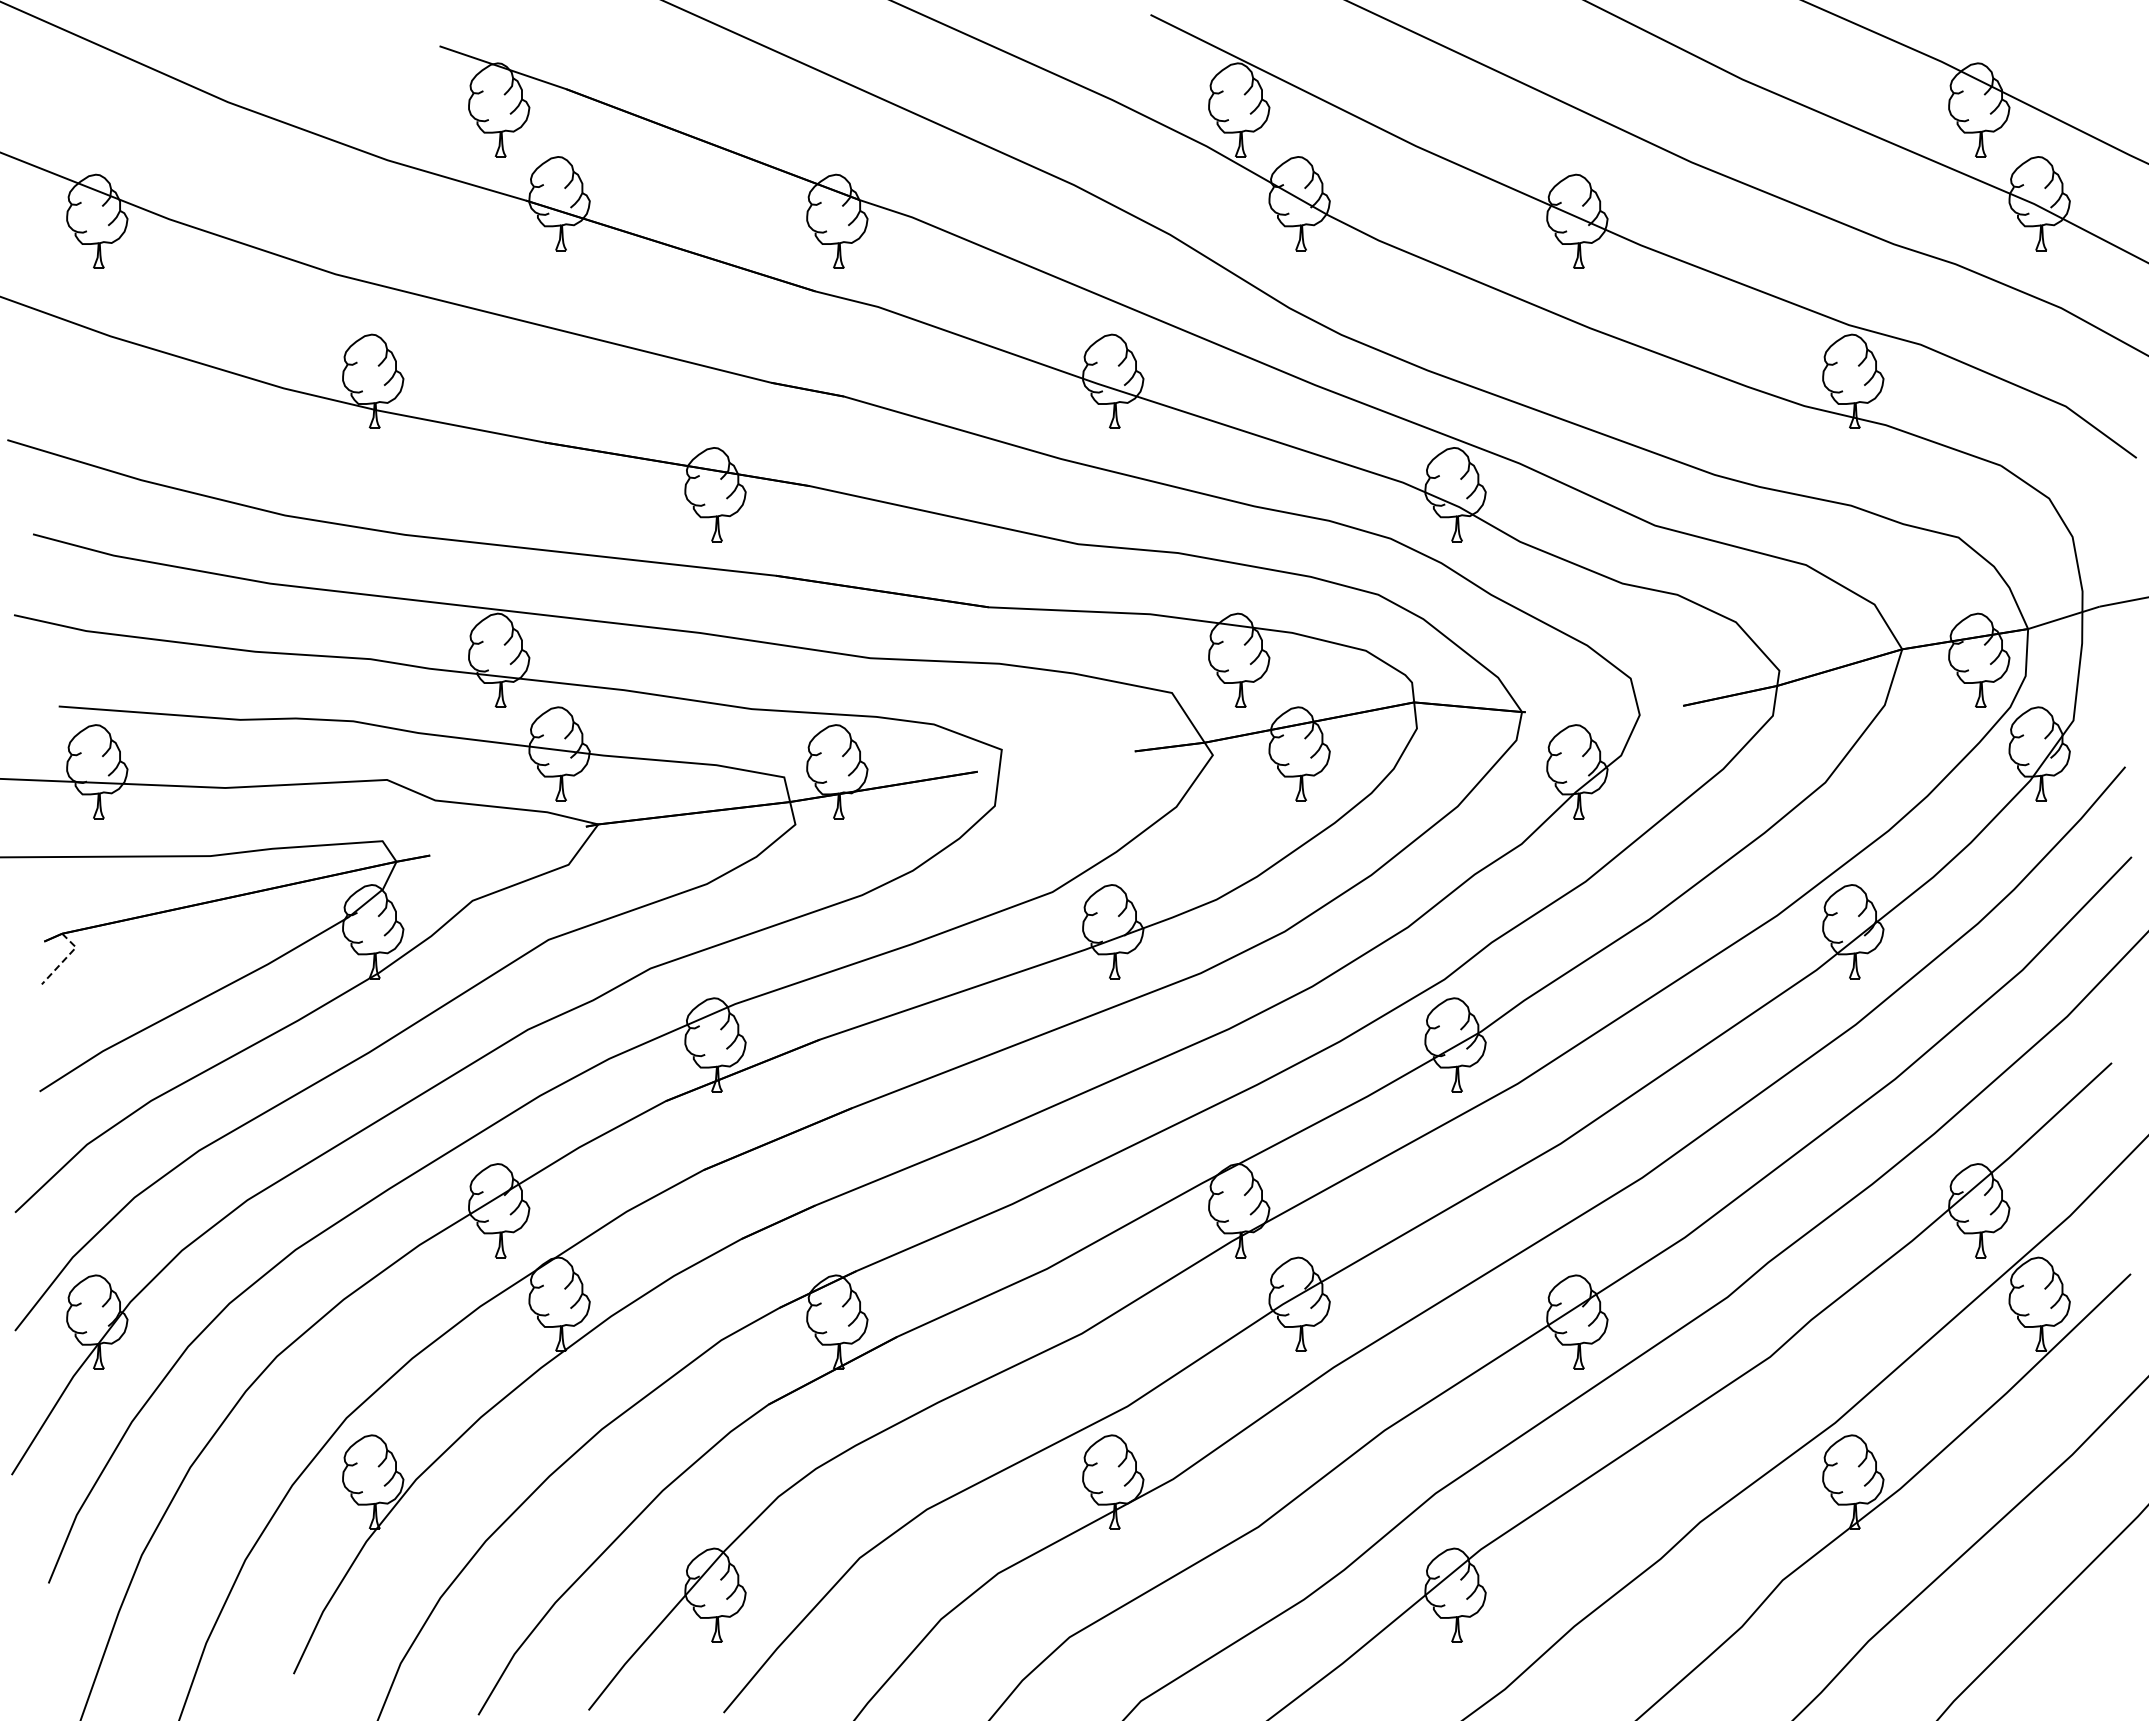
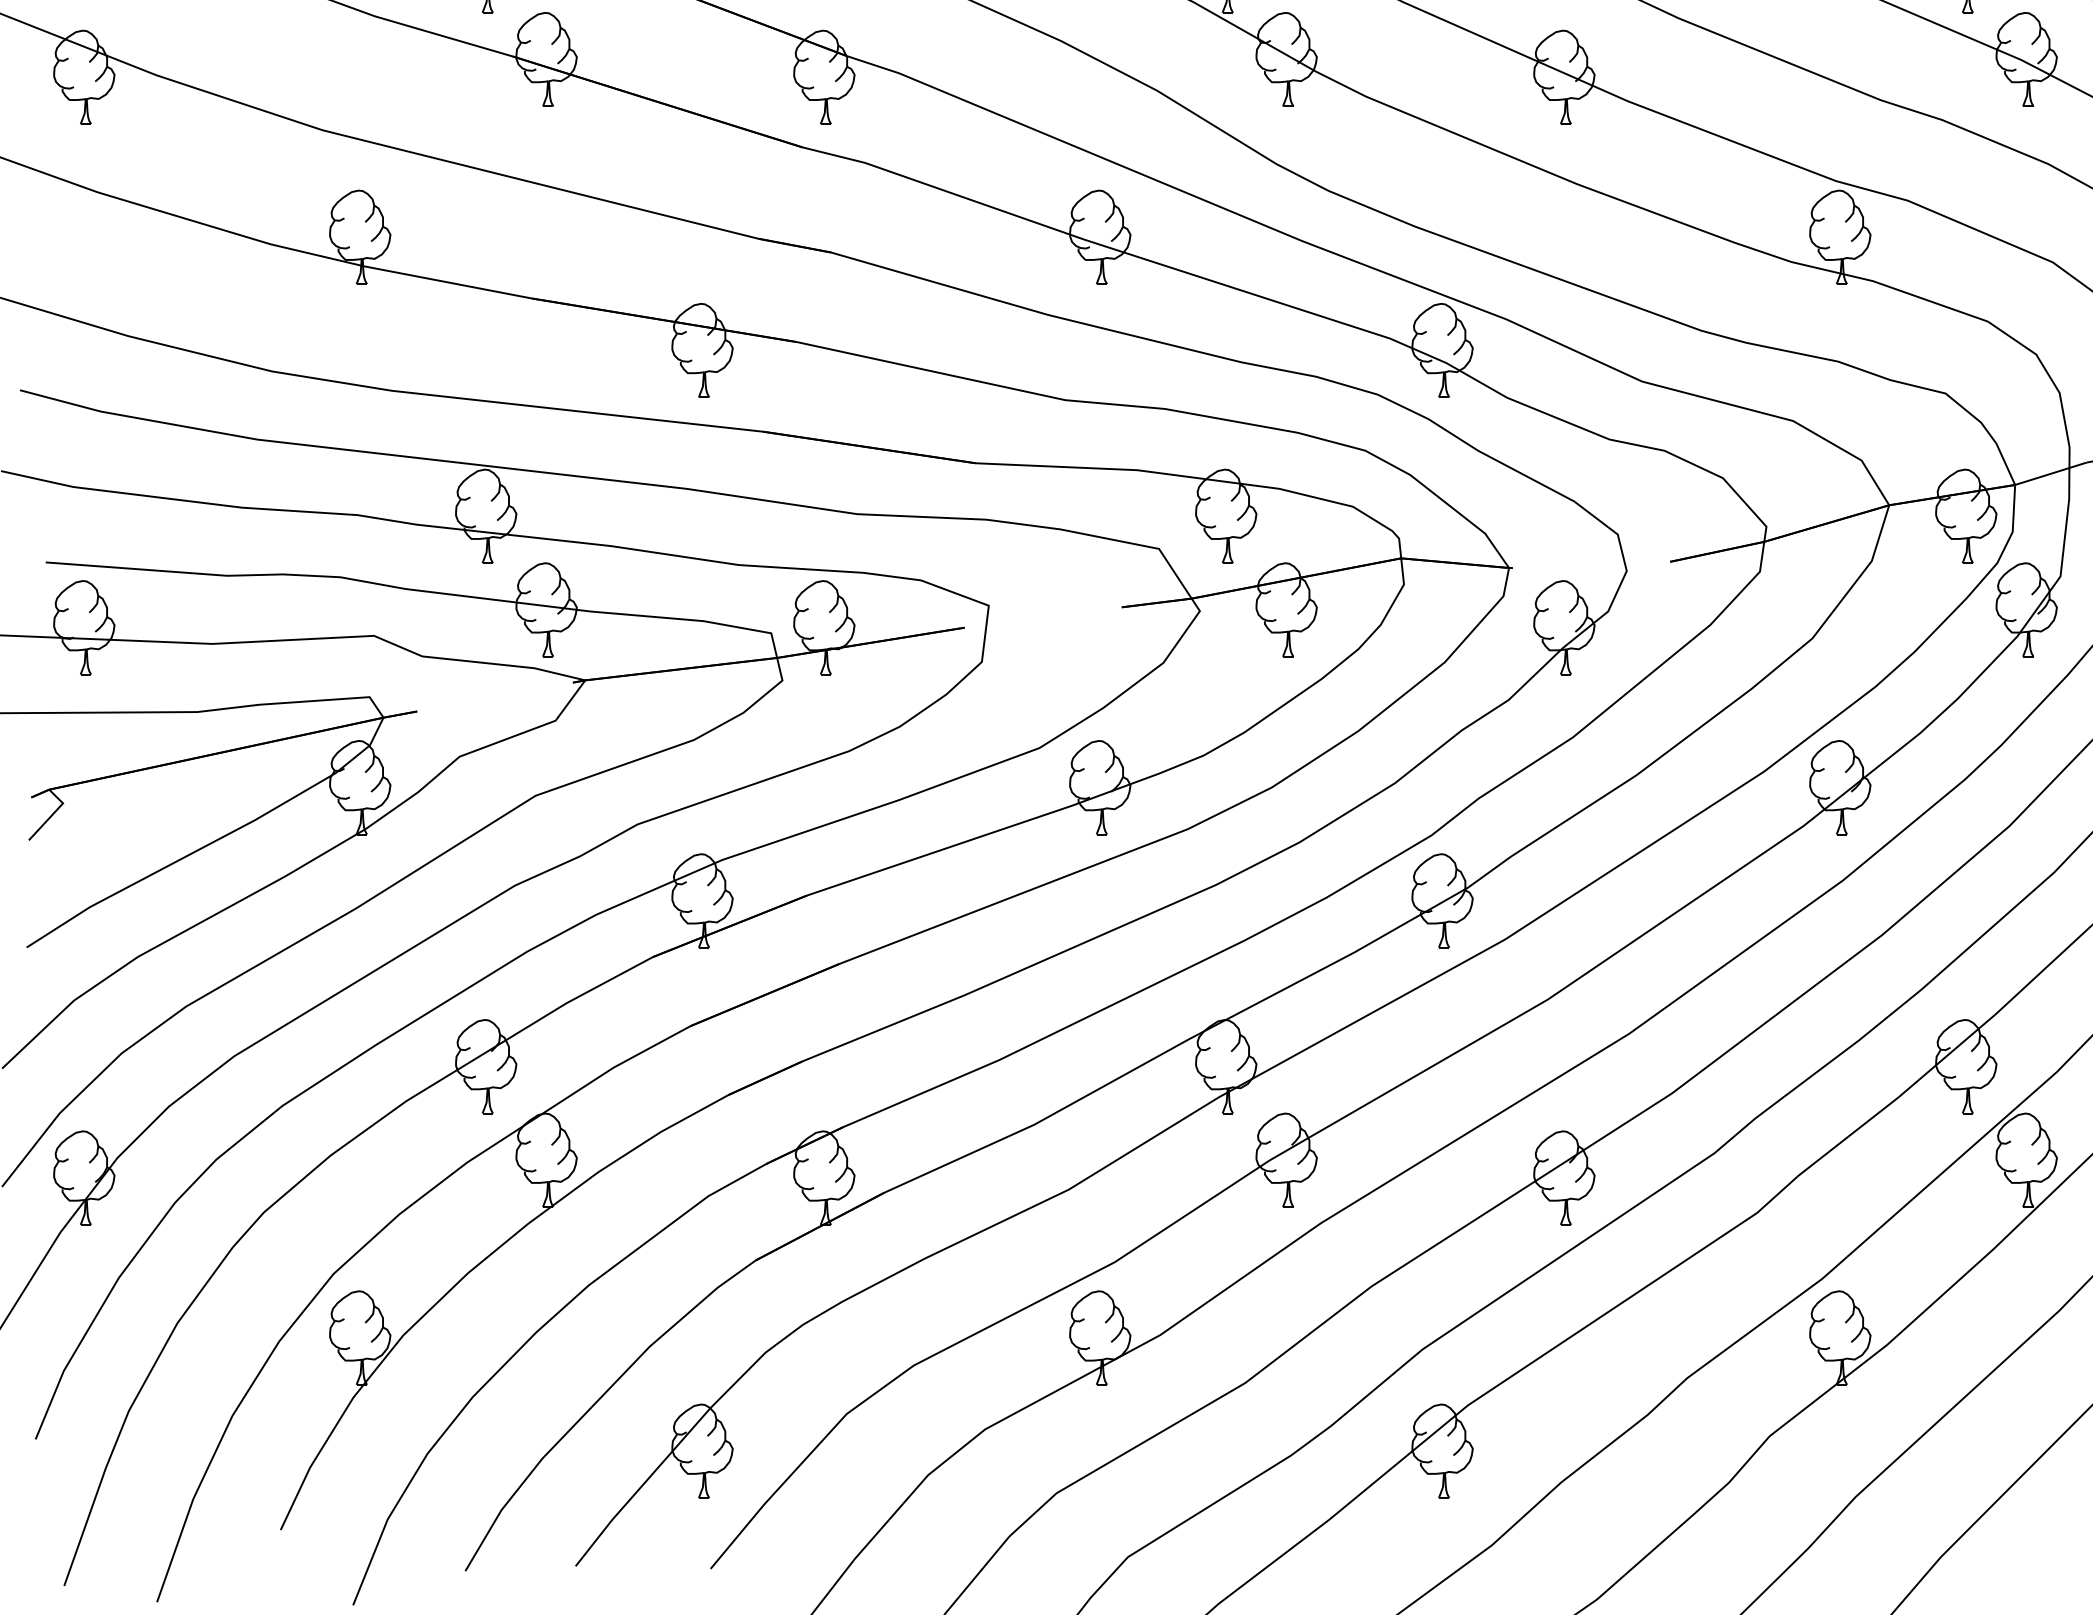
line: (66, 958) -> (53, 814), dashed -> solid

